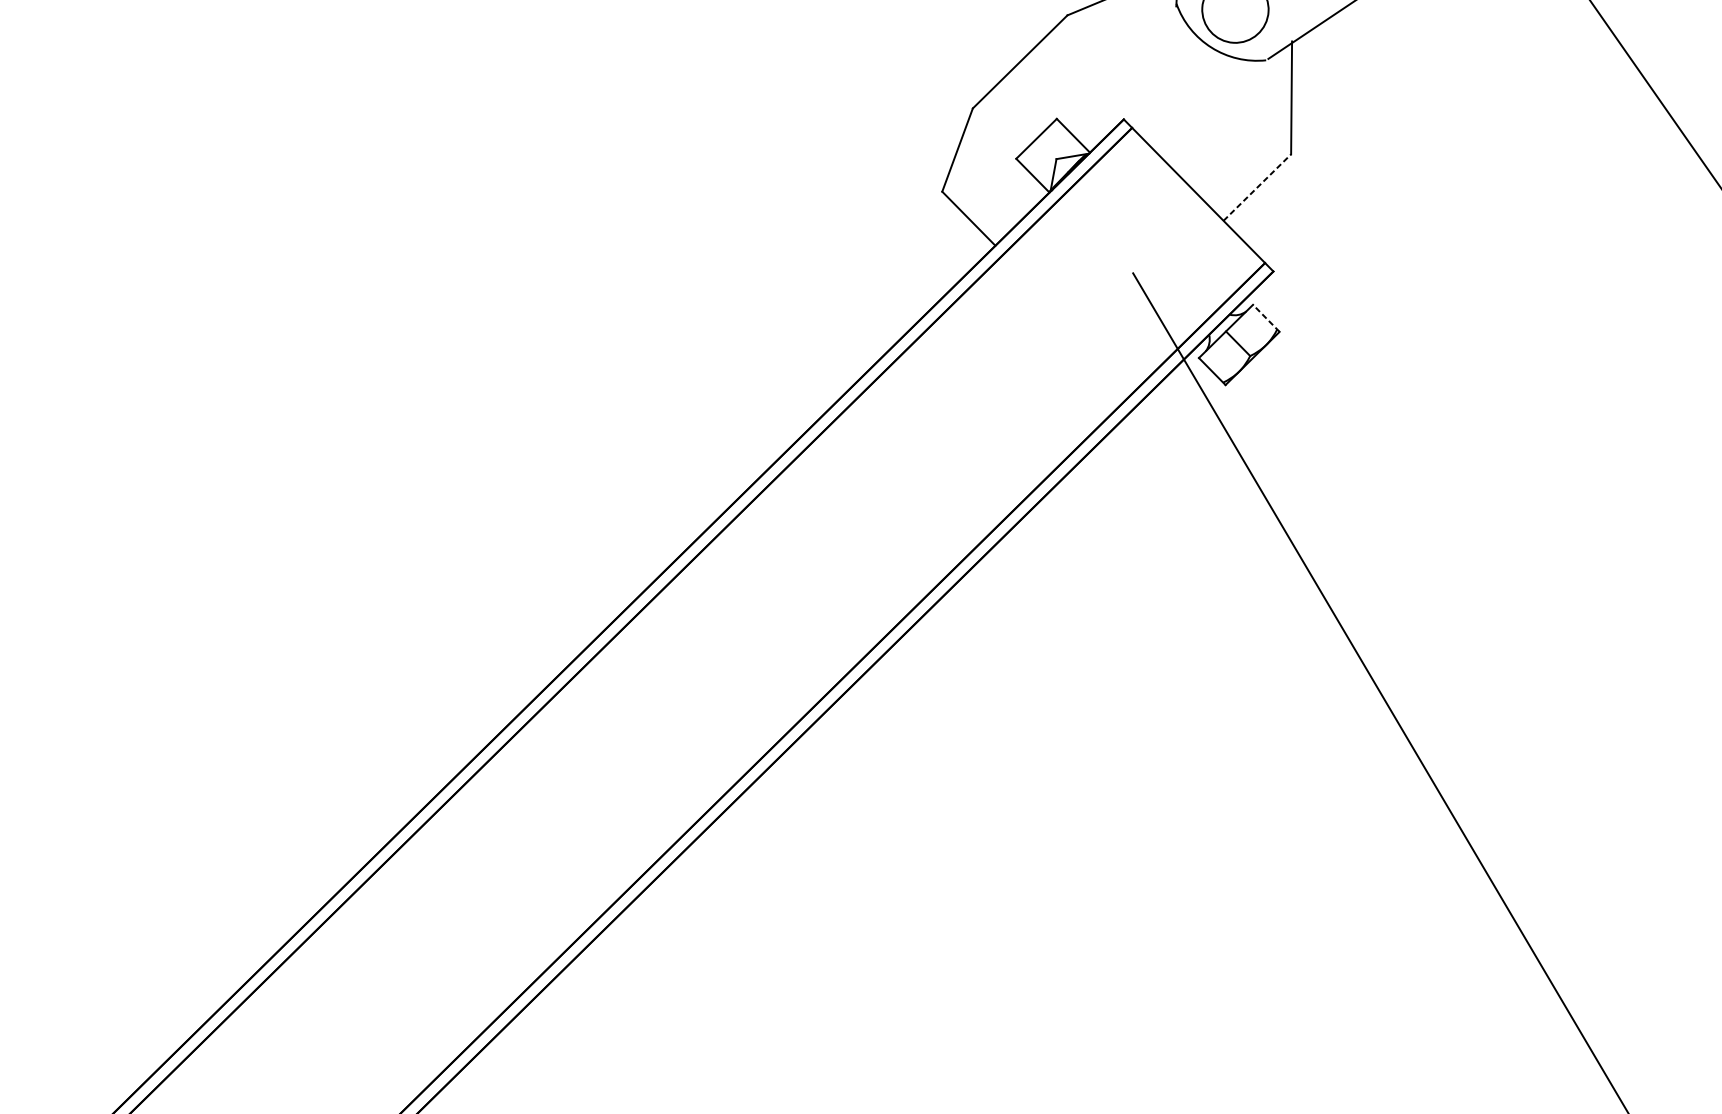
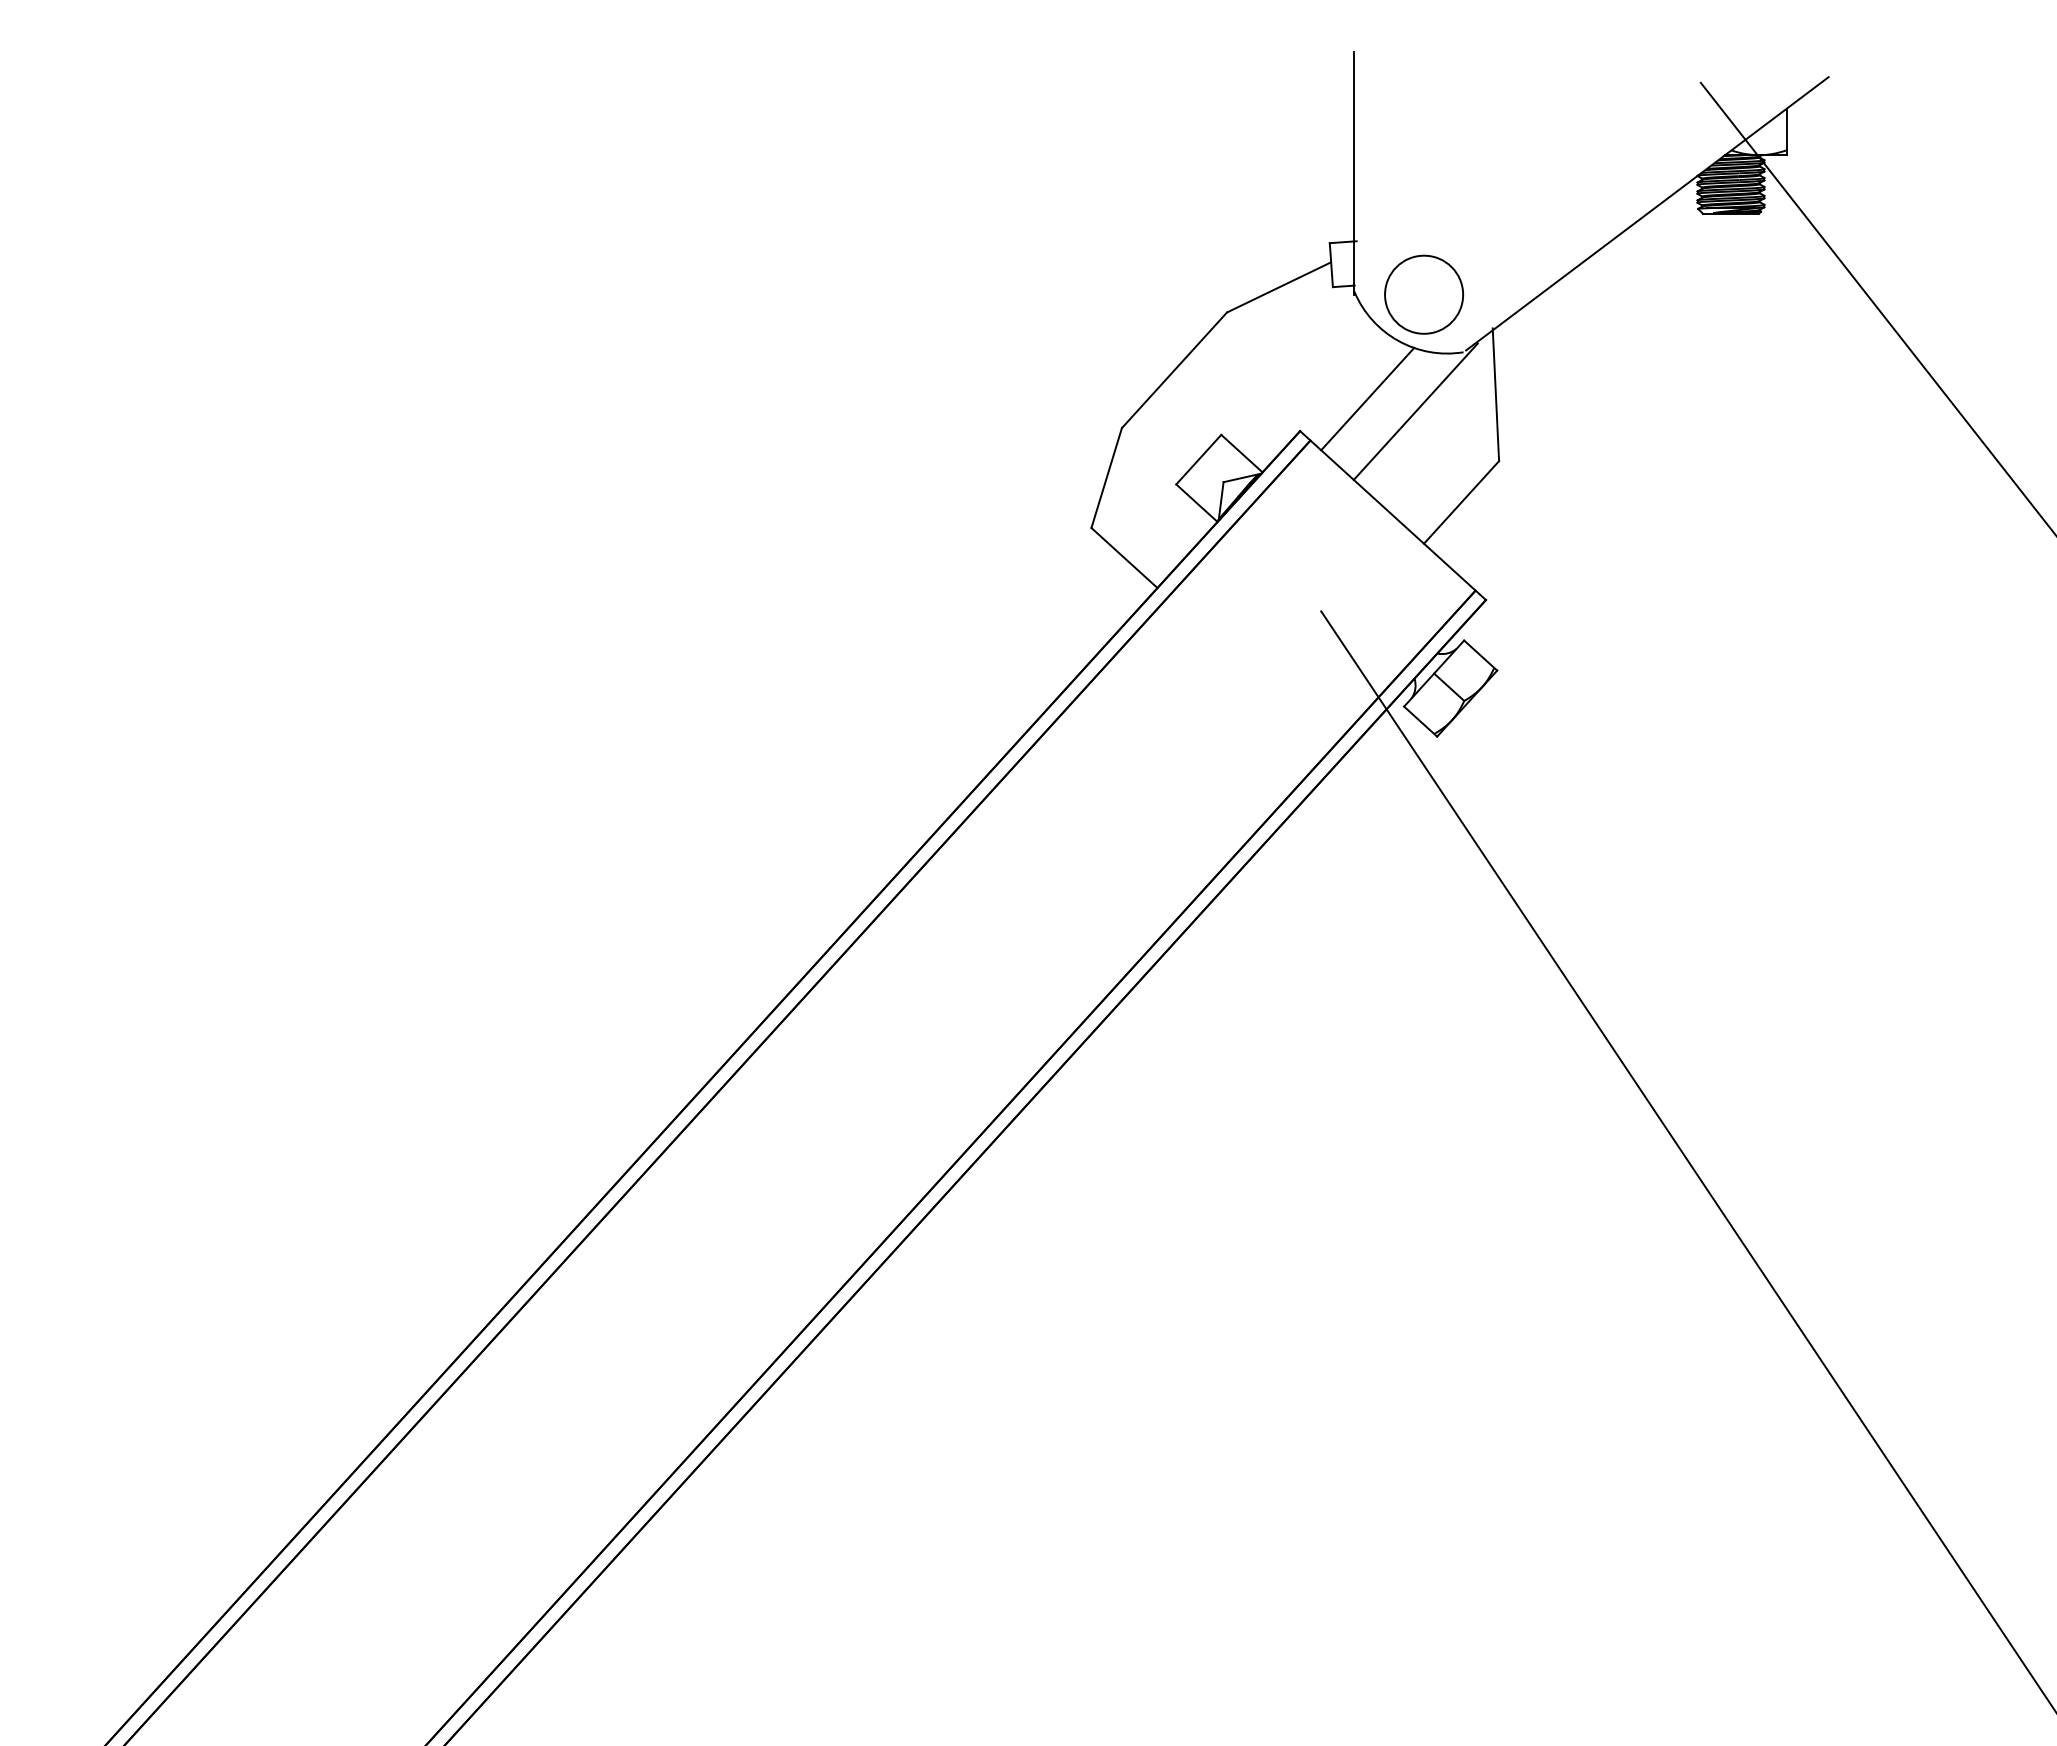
line: (1182, 94) -> (1367, 398), added
line: (1222, 108) -> (1415, 411), added
line: (1257, 187) -> (1461, 502), dashed -> solid
line: (1266, 318) -> (1480, 655), dashed -> solid

